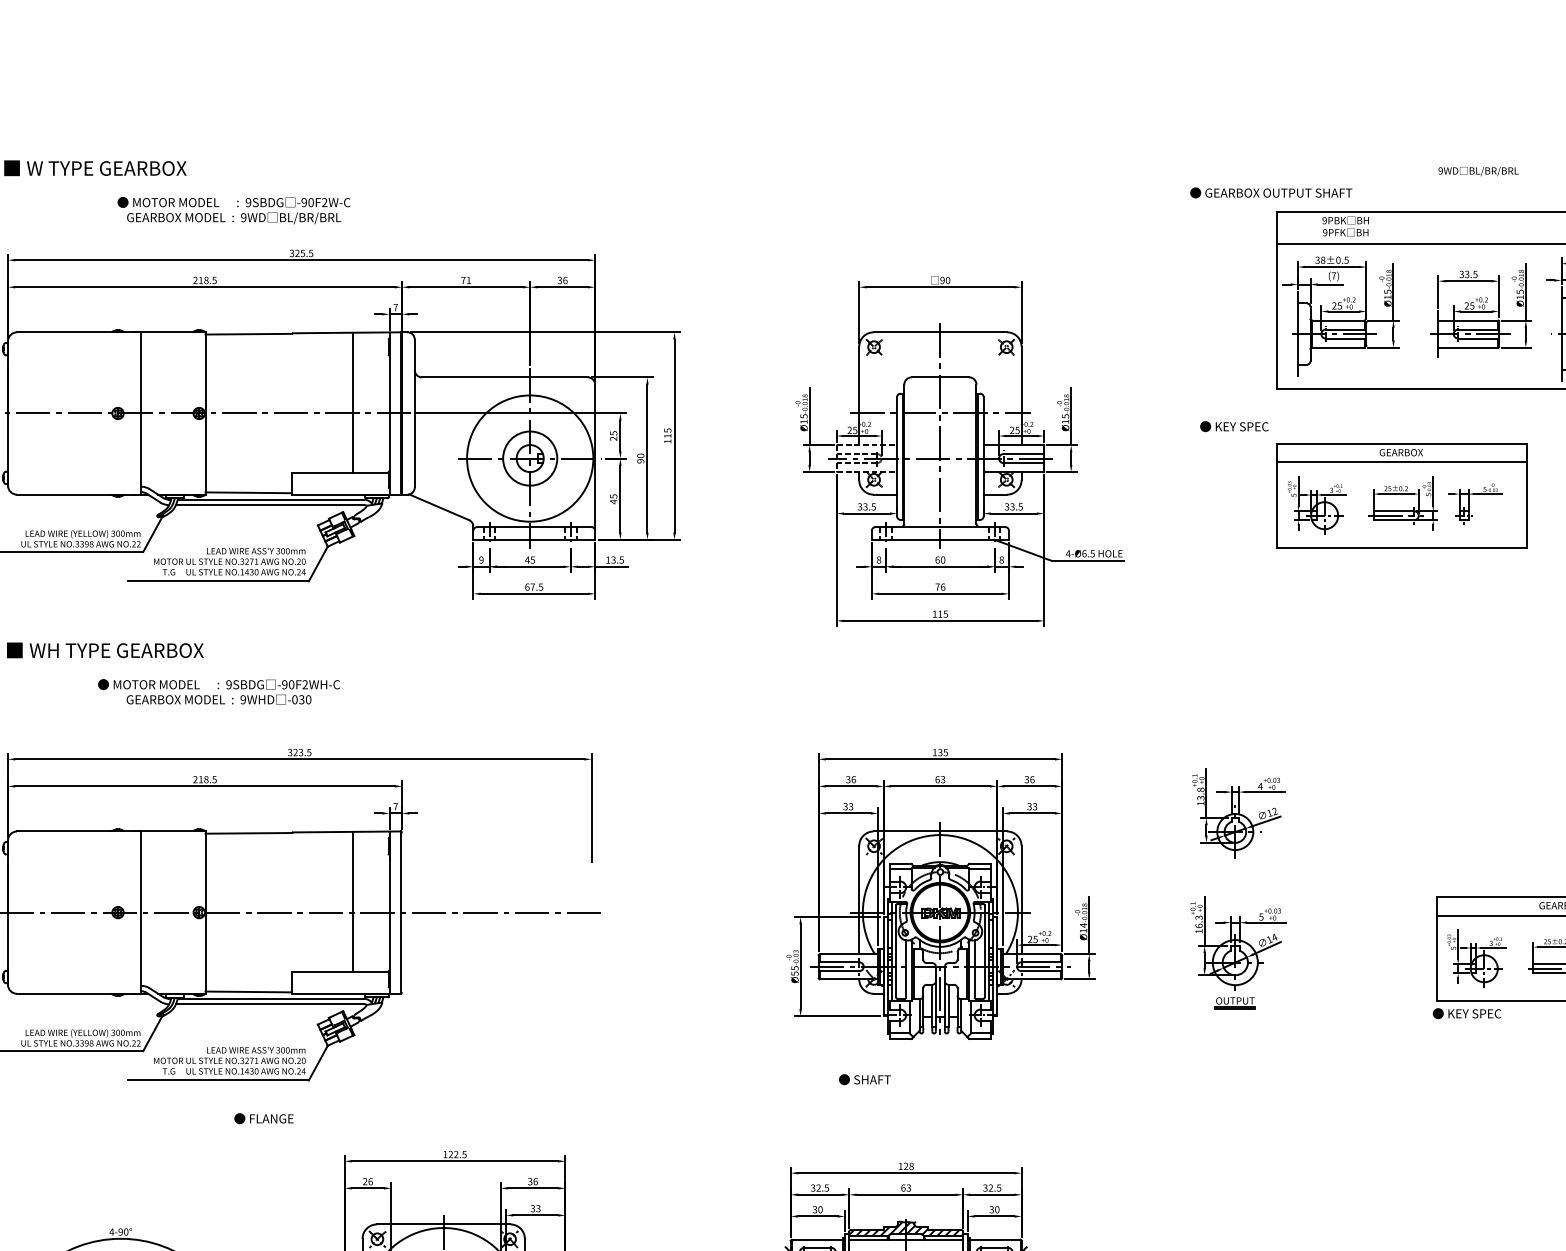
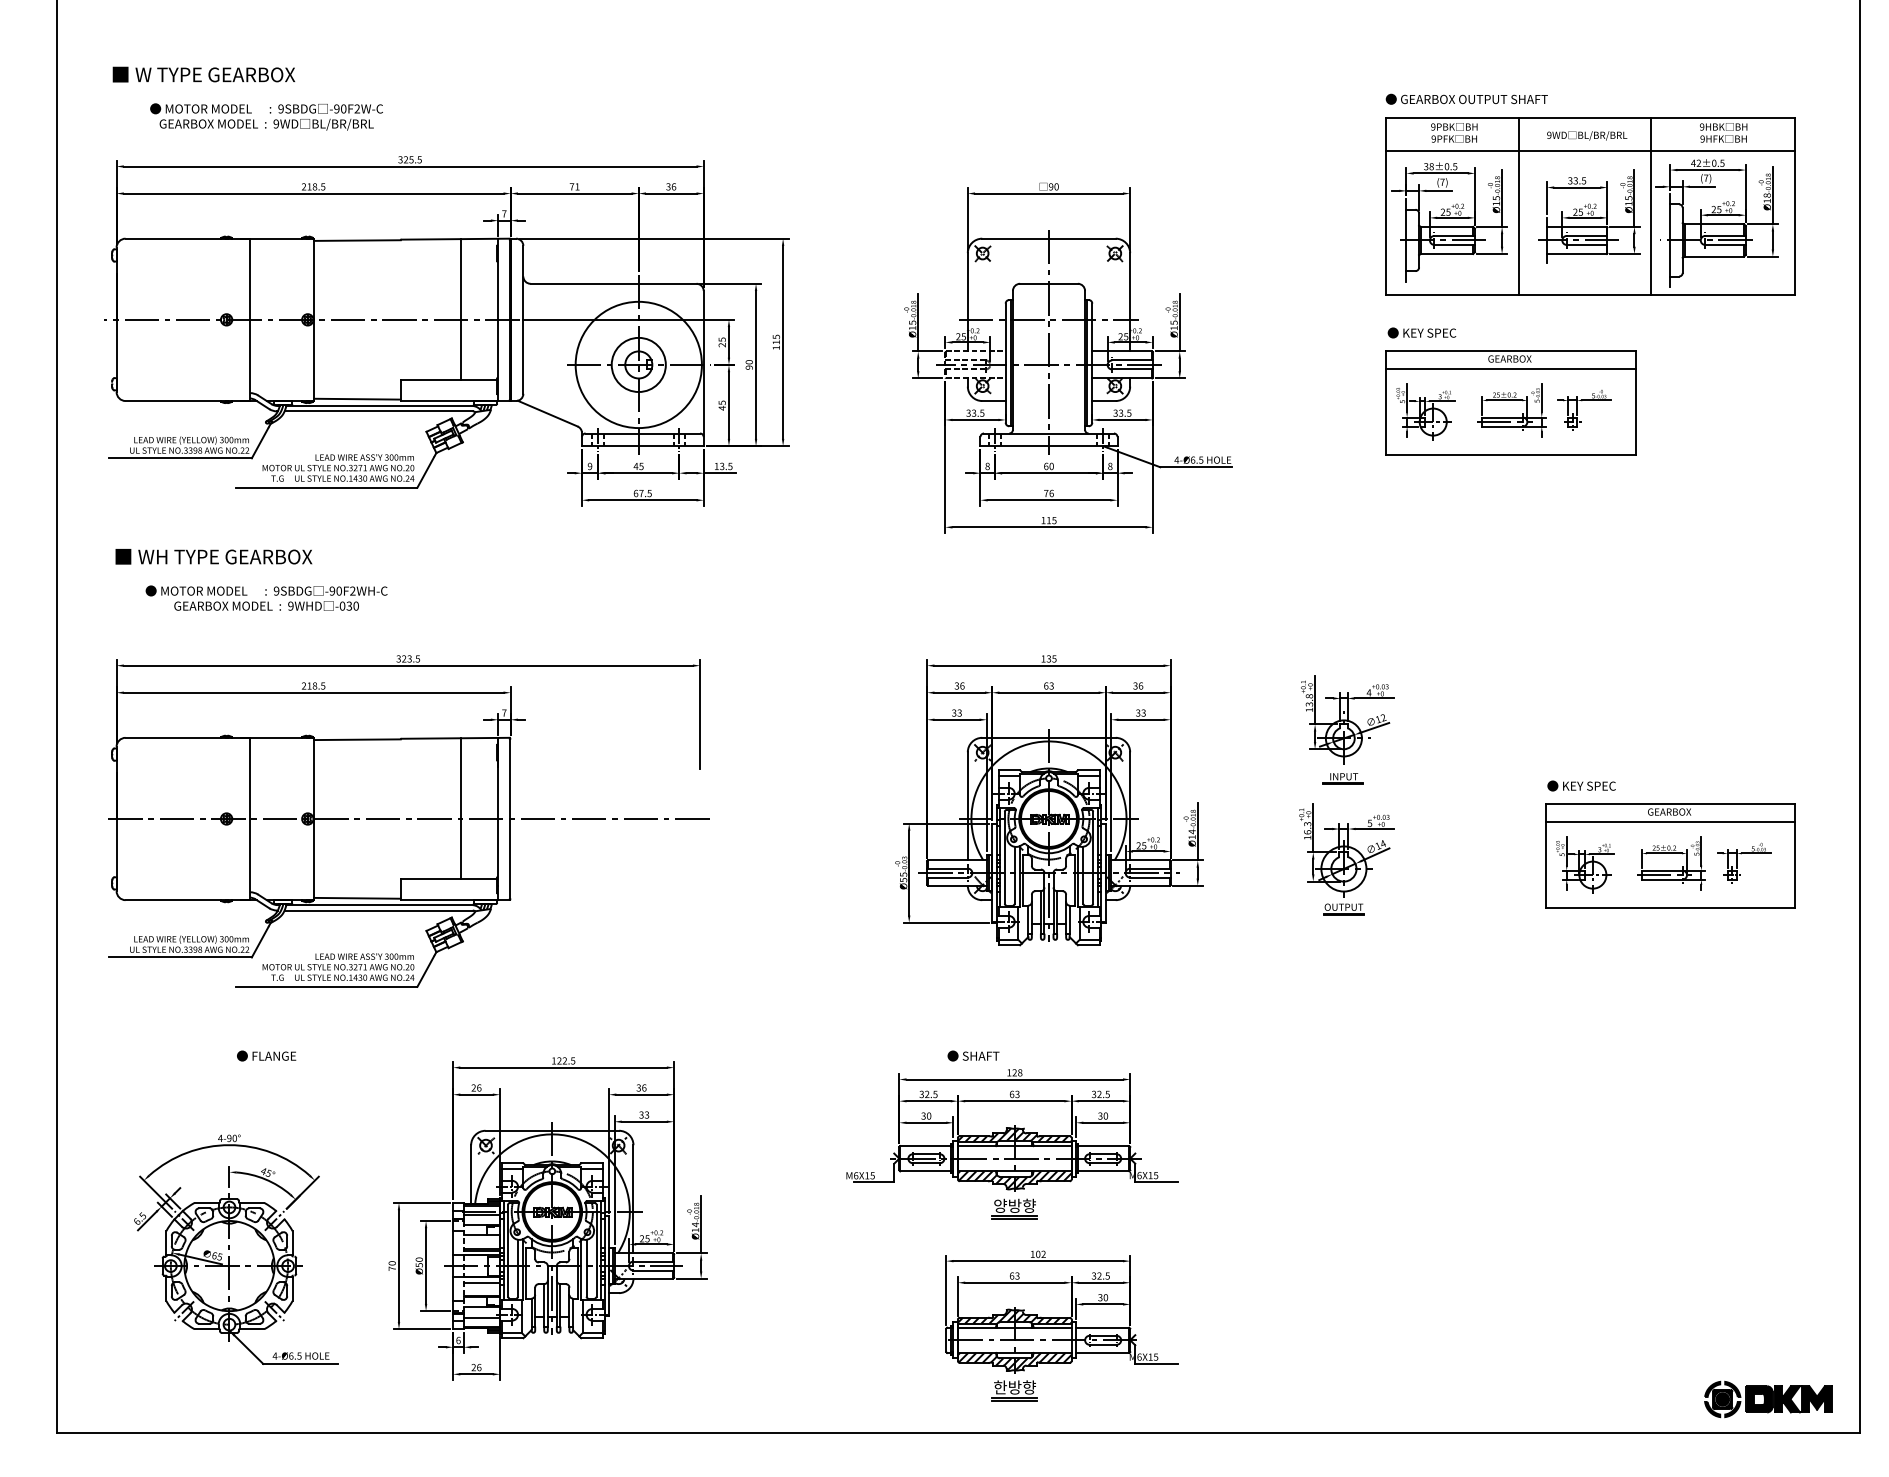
text: (1478, 171) -> (1587, 135), moved
text: (1270, 192) -> (1466, 98), moved
text: (233, 210) -> (266, 116), moved
line: (1409, 300) -> (1518, 206), added
line: (1542, 300) -> (1651, 206), added
text: (1233, 426) -> (1421, 332), moved
text: (218, 691) -> (266, 597), moved
part: (1233, 872) -> (1342, 778), added
text: (1466, 1013) -> (1581, 785), moved
text: (864, 1079) -> (973, 1055), moved
text: (263, 1118) -> (266, 1055), moved

